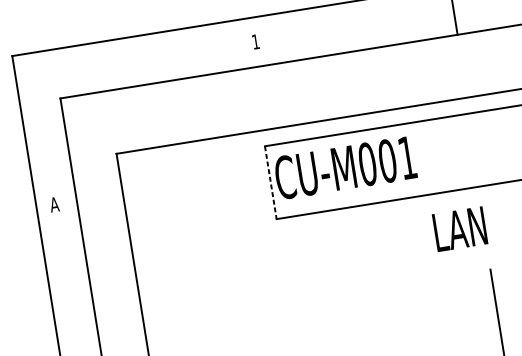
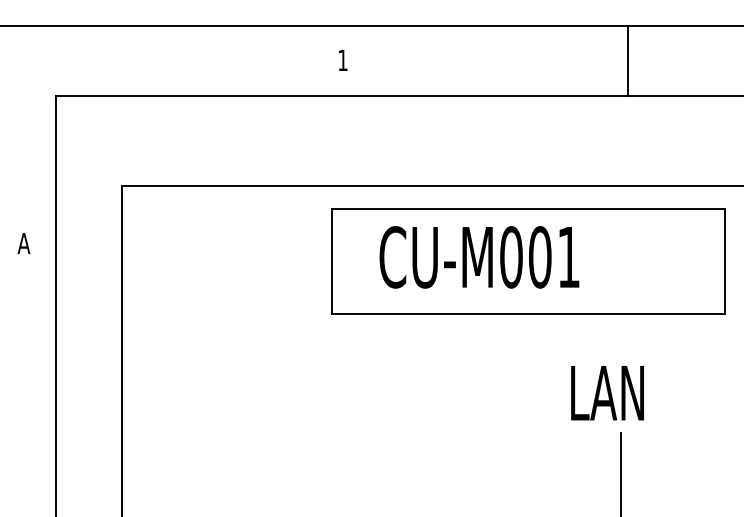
text: (345, 167) -> (479, 257), moved
line: (270, 182) -> (332, 261), dashed -> solid
text: (460, 229) -> (607, 393), moved

